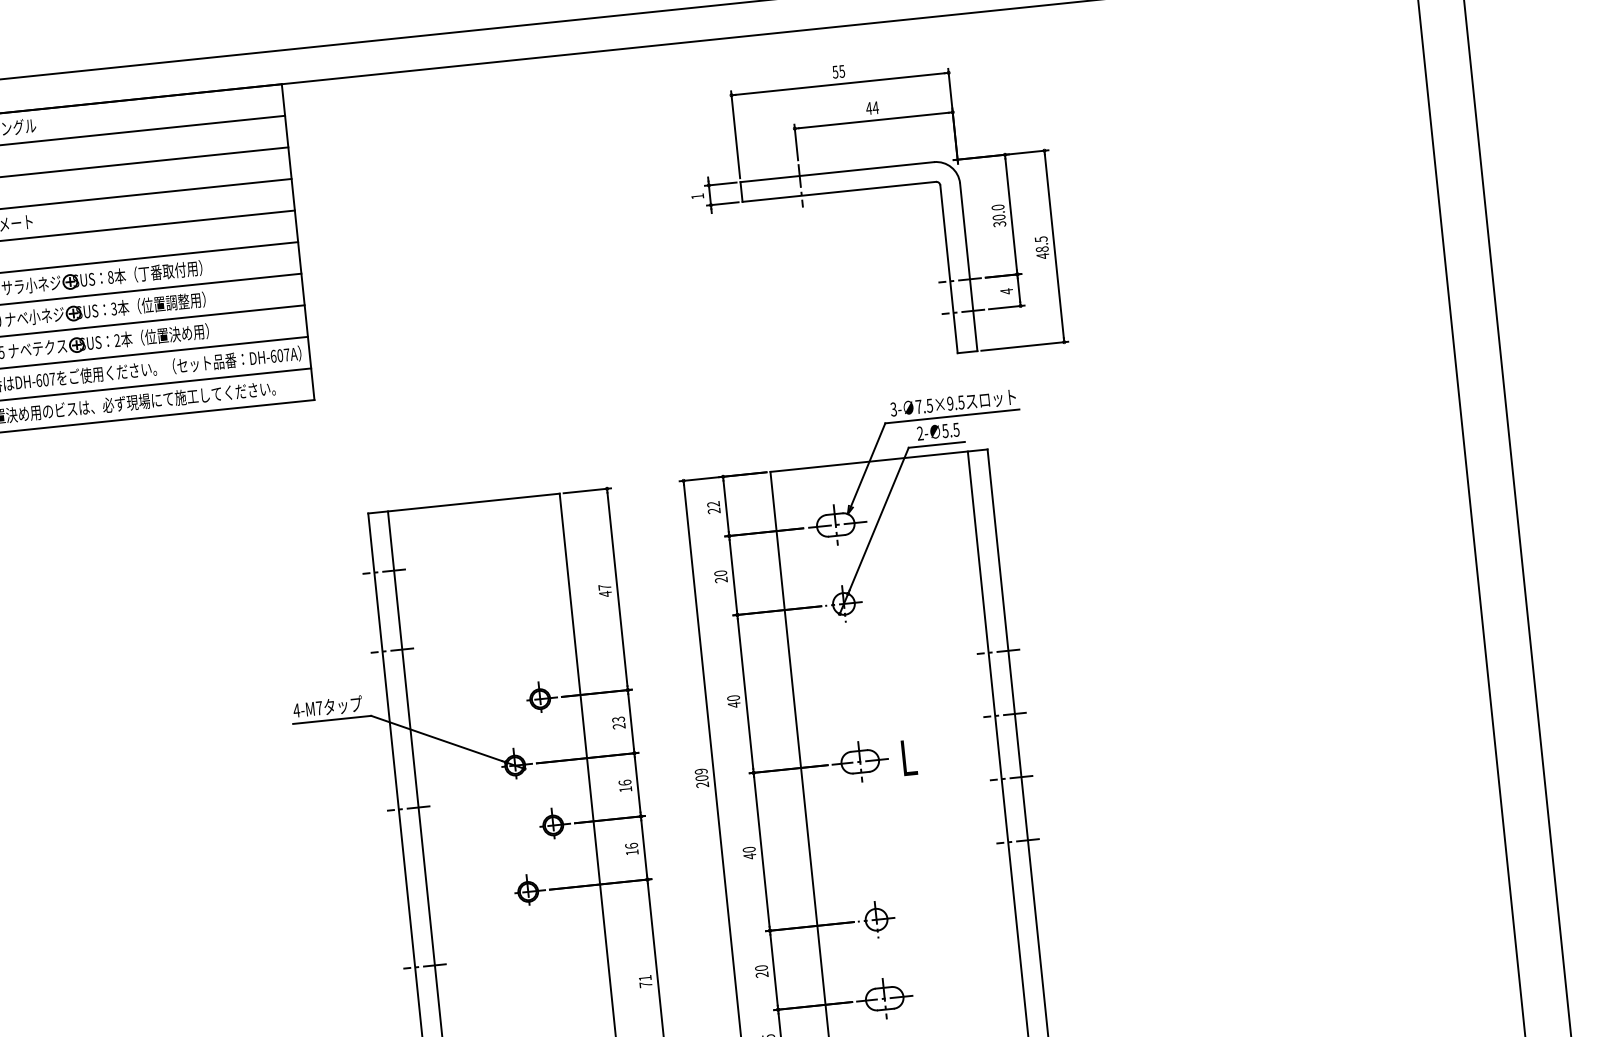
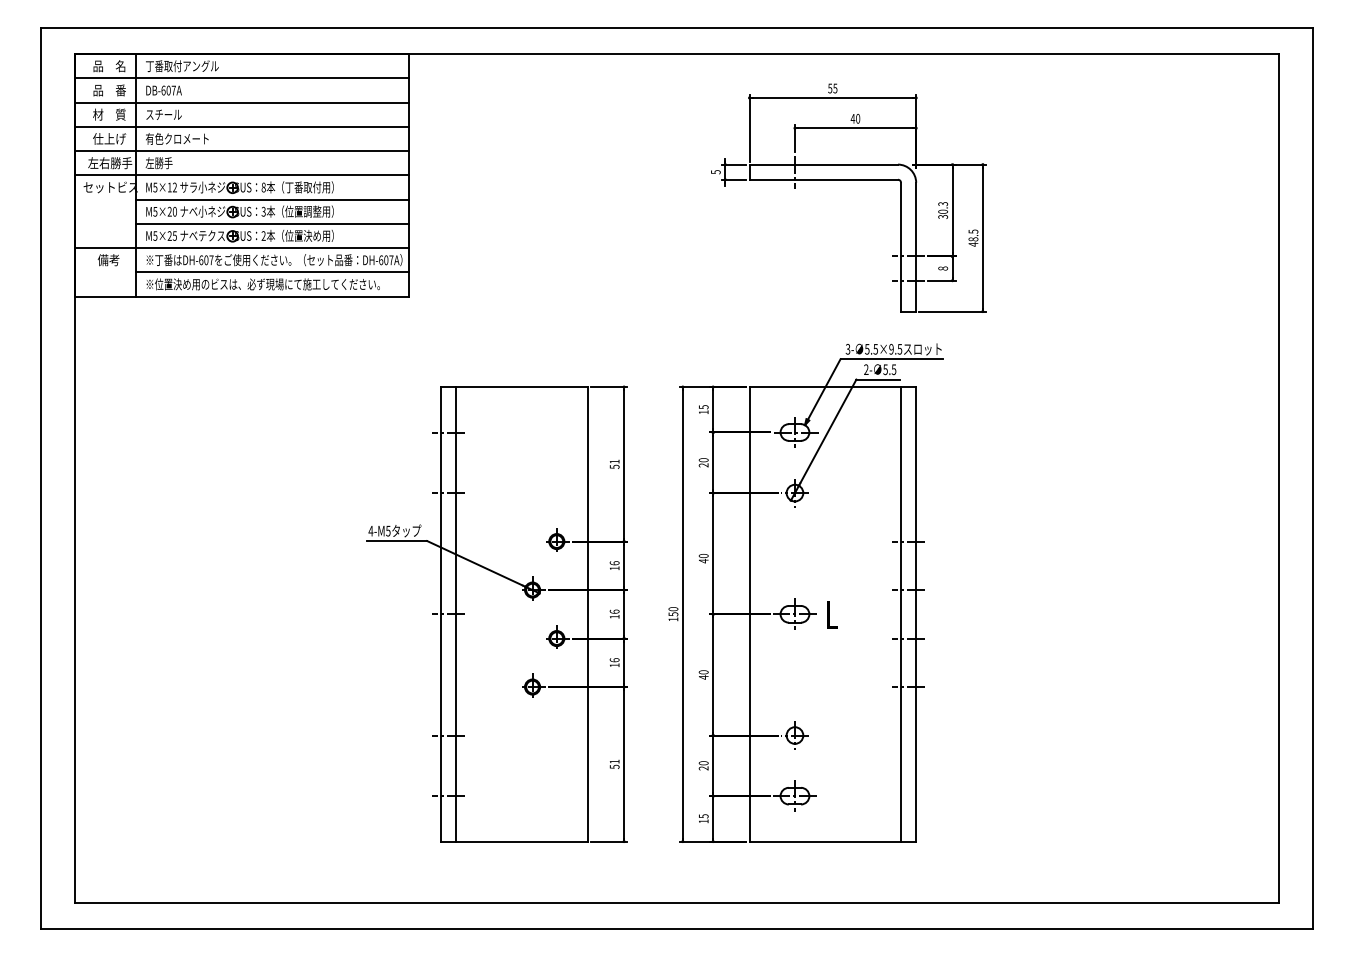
text: (874, 107) -> (857, 118), 44 -> 40
text: (697, 196) -> (715, 172), 1 -> 5
text: (997, 208) -> (942, 204), 30.0 -> 30.3
text: (1007, 291) -> (943, 268), 4 -> 8
text: (919, 407) -> (867, 349), 7.5×9.5 -> 5.5×9.5
text: (713, 507) -> (703, 409), 22 -> 15
text: (605, 590) -> (614, 464), 47 -> 51
text: (319, 708) -> (388, 531), 4-M7 -> 4-M5
text: (618, 722) -> (614, 565), 23 -> 16
text: (702, 778) -> (673, 614), 209 -> 150
text: (645, 984) -> (614, 766), 71 -> 51

